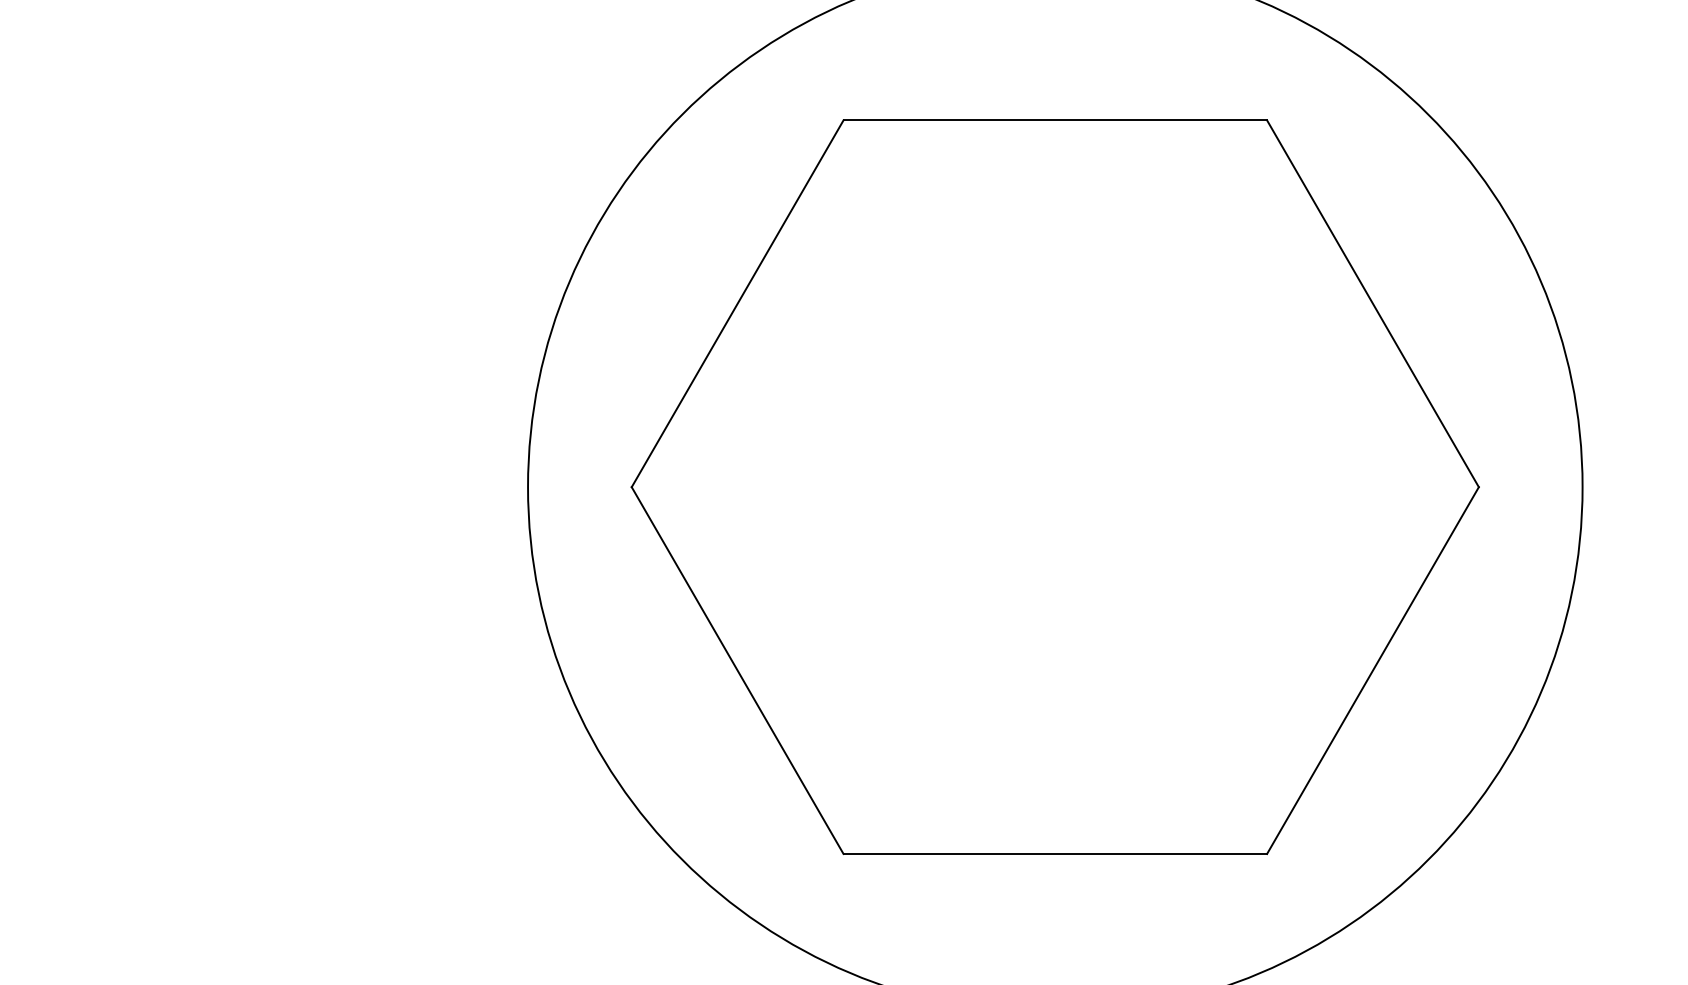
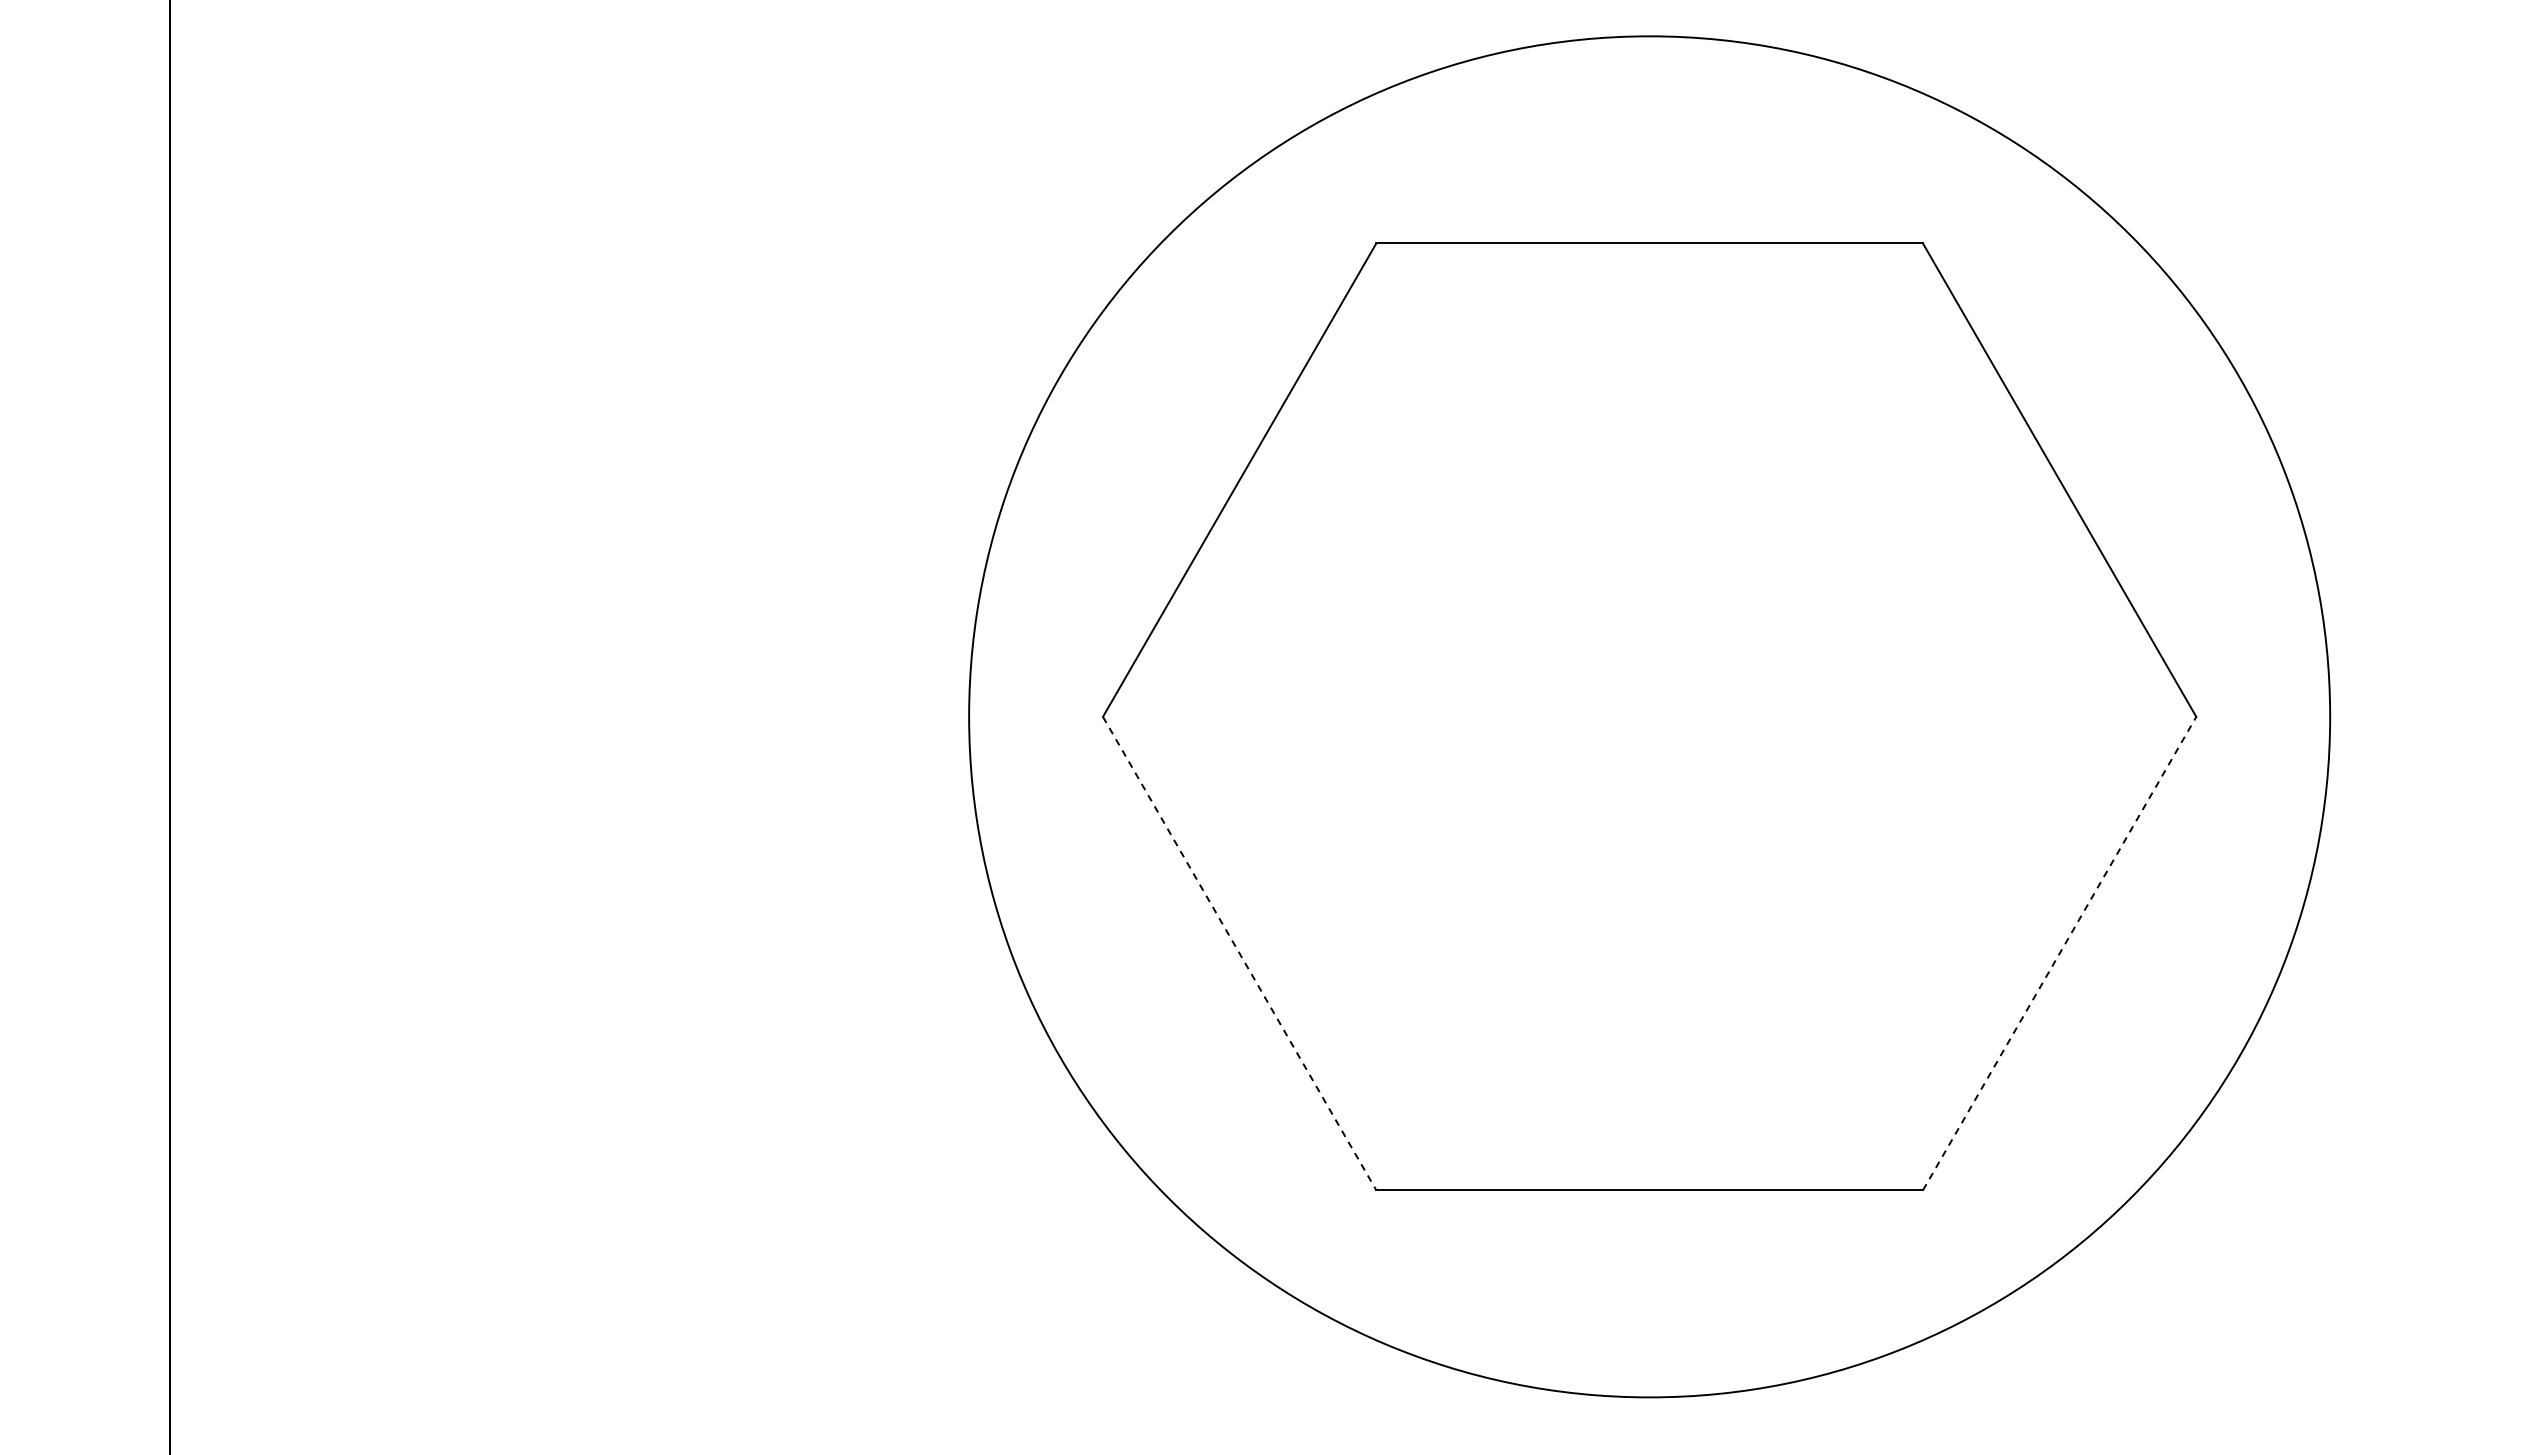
line: (1372, 670) -> (2059, 953), solid -> dashed
line: (737, 671) -> (1239, 954), solid -> dashed

